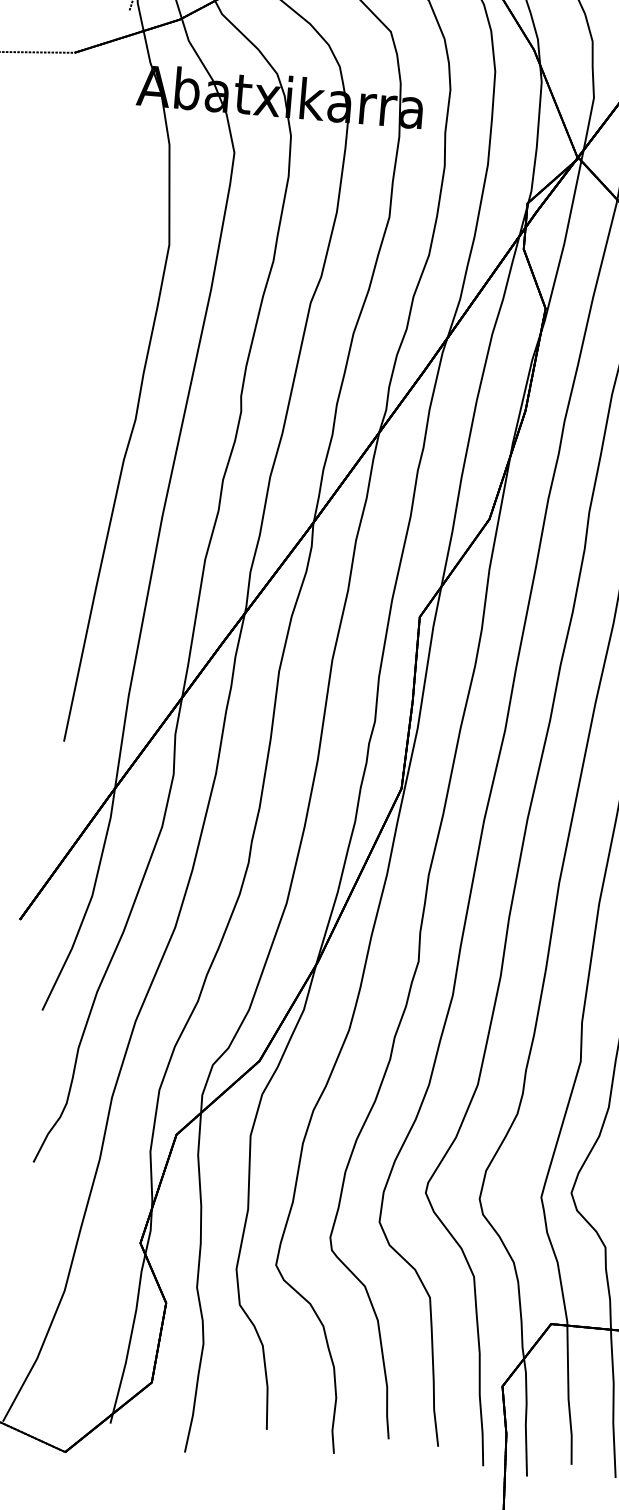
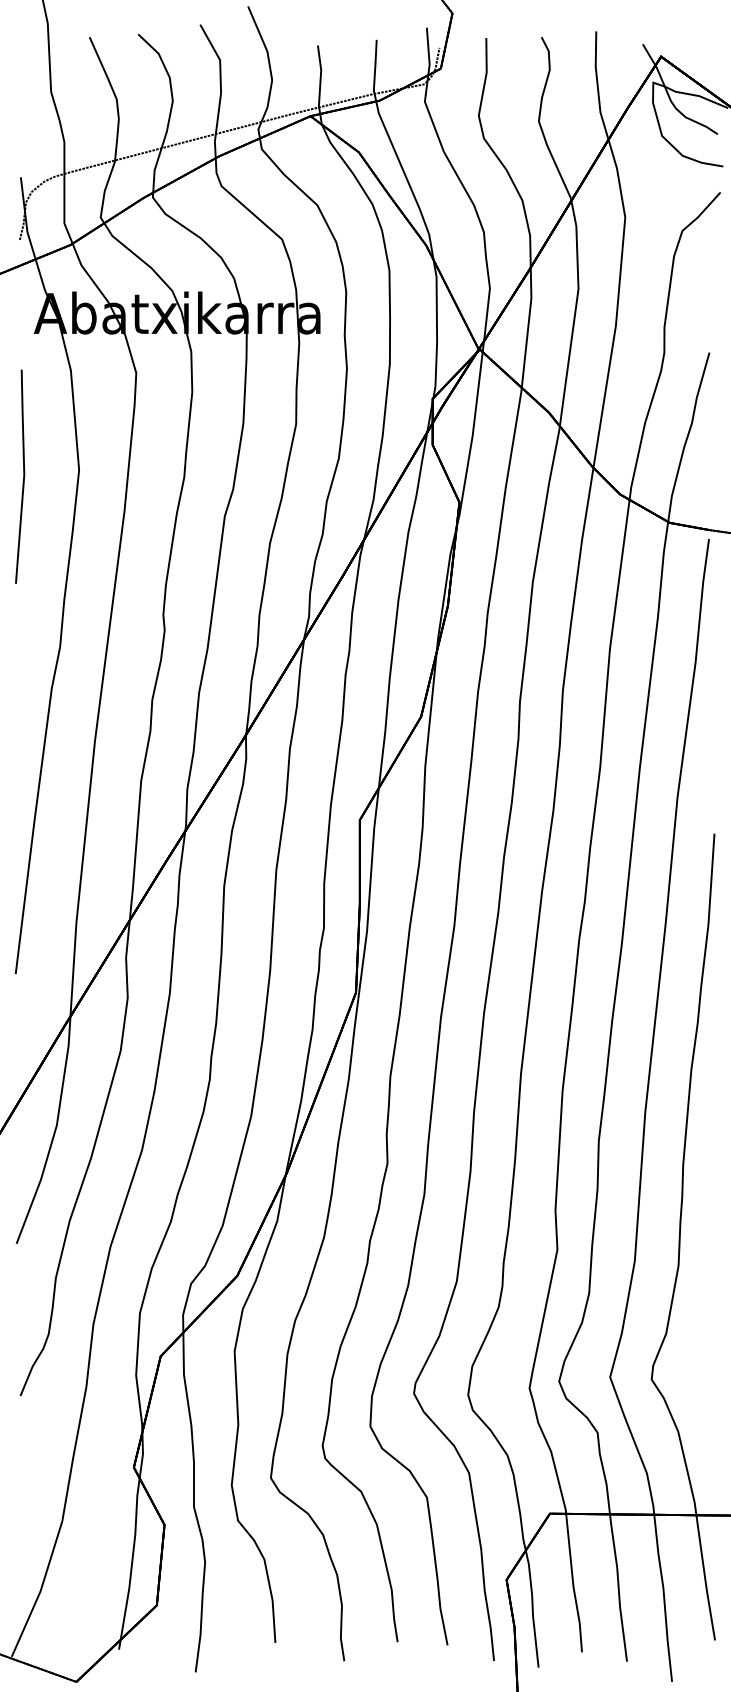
line: (113, 246) -> (23, 476), added

